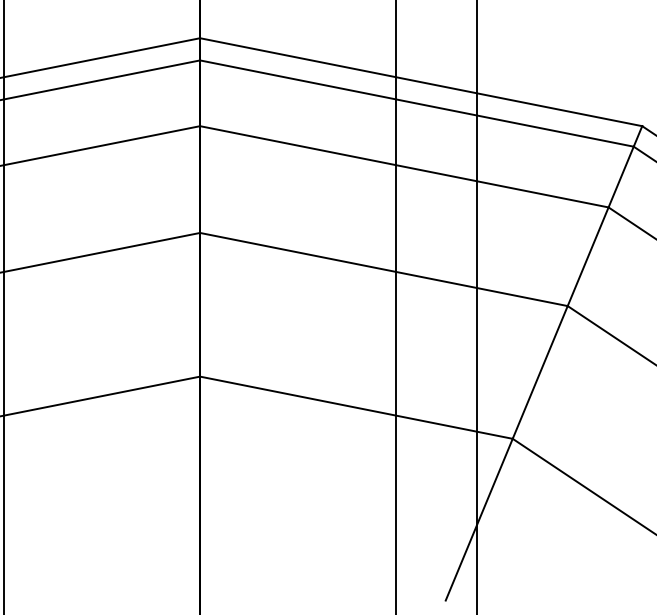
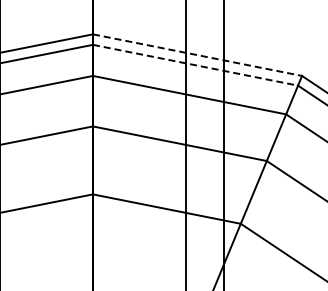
line: (421, 82) -> (197, 55), solid -> dashed
line: (416, 104) -> (195, 65), solid -> dashed

